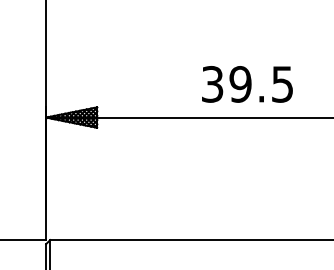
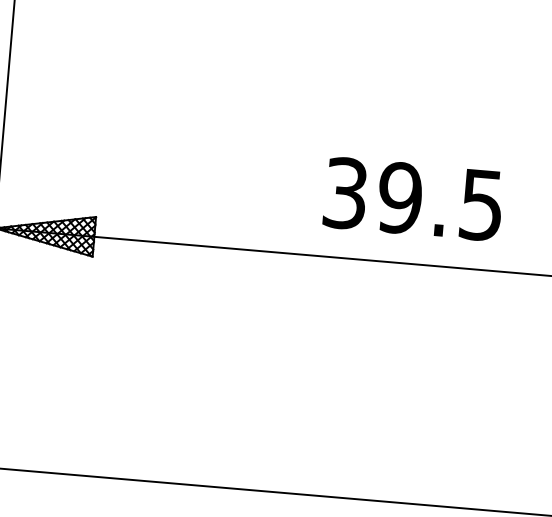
text: (247, 84) -> (413, 199), moved

